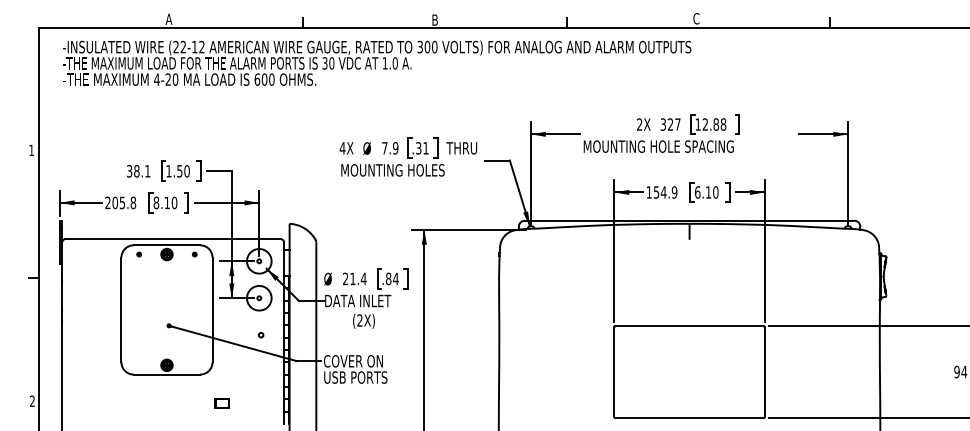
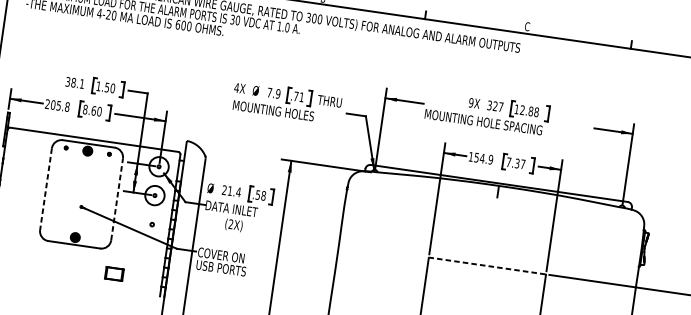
text: (639, 124) -> (471, 102), 2X -> 9X
text: (418, 148) -> (295, 96), .31 -> .71
text: (706, 192) -> (515, 163), 6.10 -> 7.37
text: (167, 202) -> (94, 110), 8.10 -> 8.60
text: (391, 278) -> (260, 195), .84 -> .58
line: (212, 309) -> (117, 199), solid -> dashed
line: (121, 310) -> (46, 189), solid -> dashed
line: (689, 326) -> (487, 266), solid -> dashed
part: (221, 403) -> (113, 273), size x1.6

